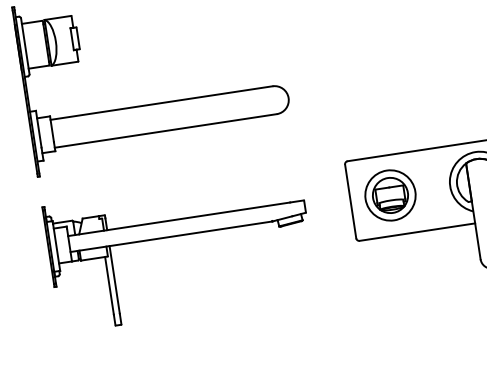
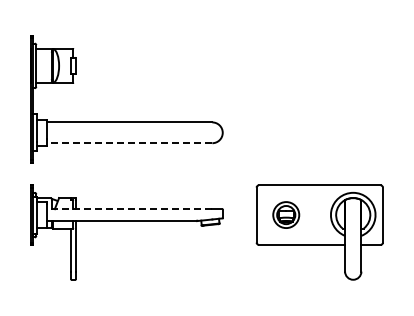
line: (165, 131) -> (129, 143), solid -> dashed
part: (389, 194) -> (285, 214), size x0.7
line: (179, 219) -> (129, 209), solid -> dashed

